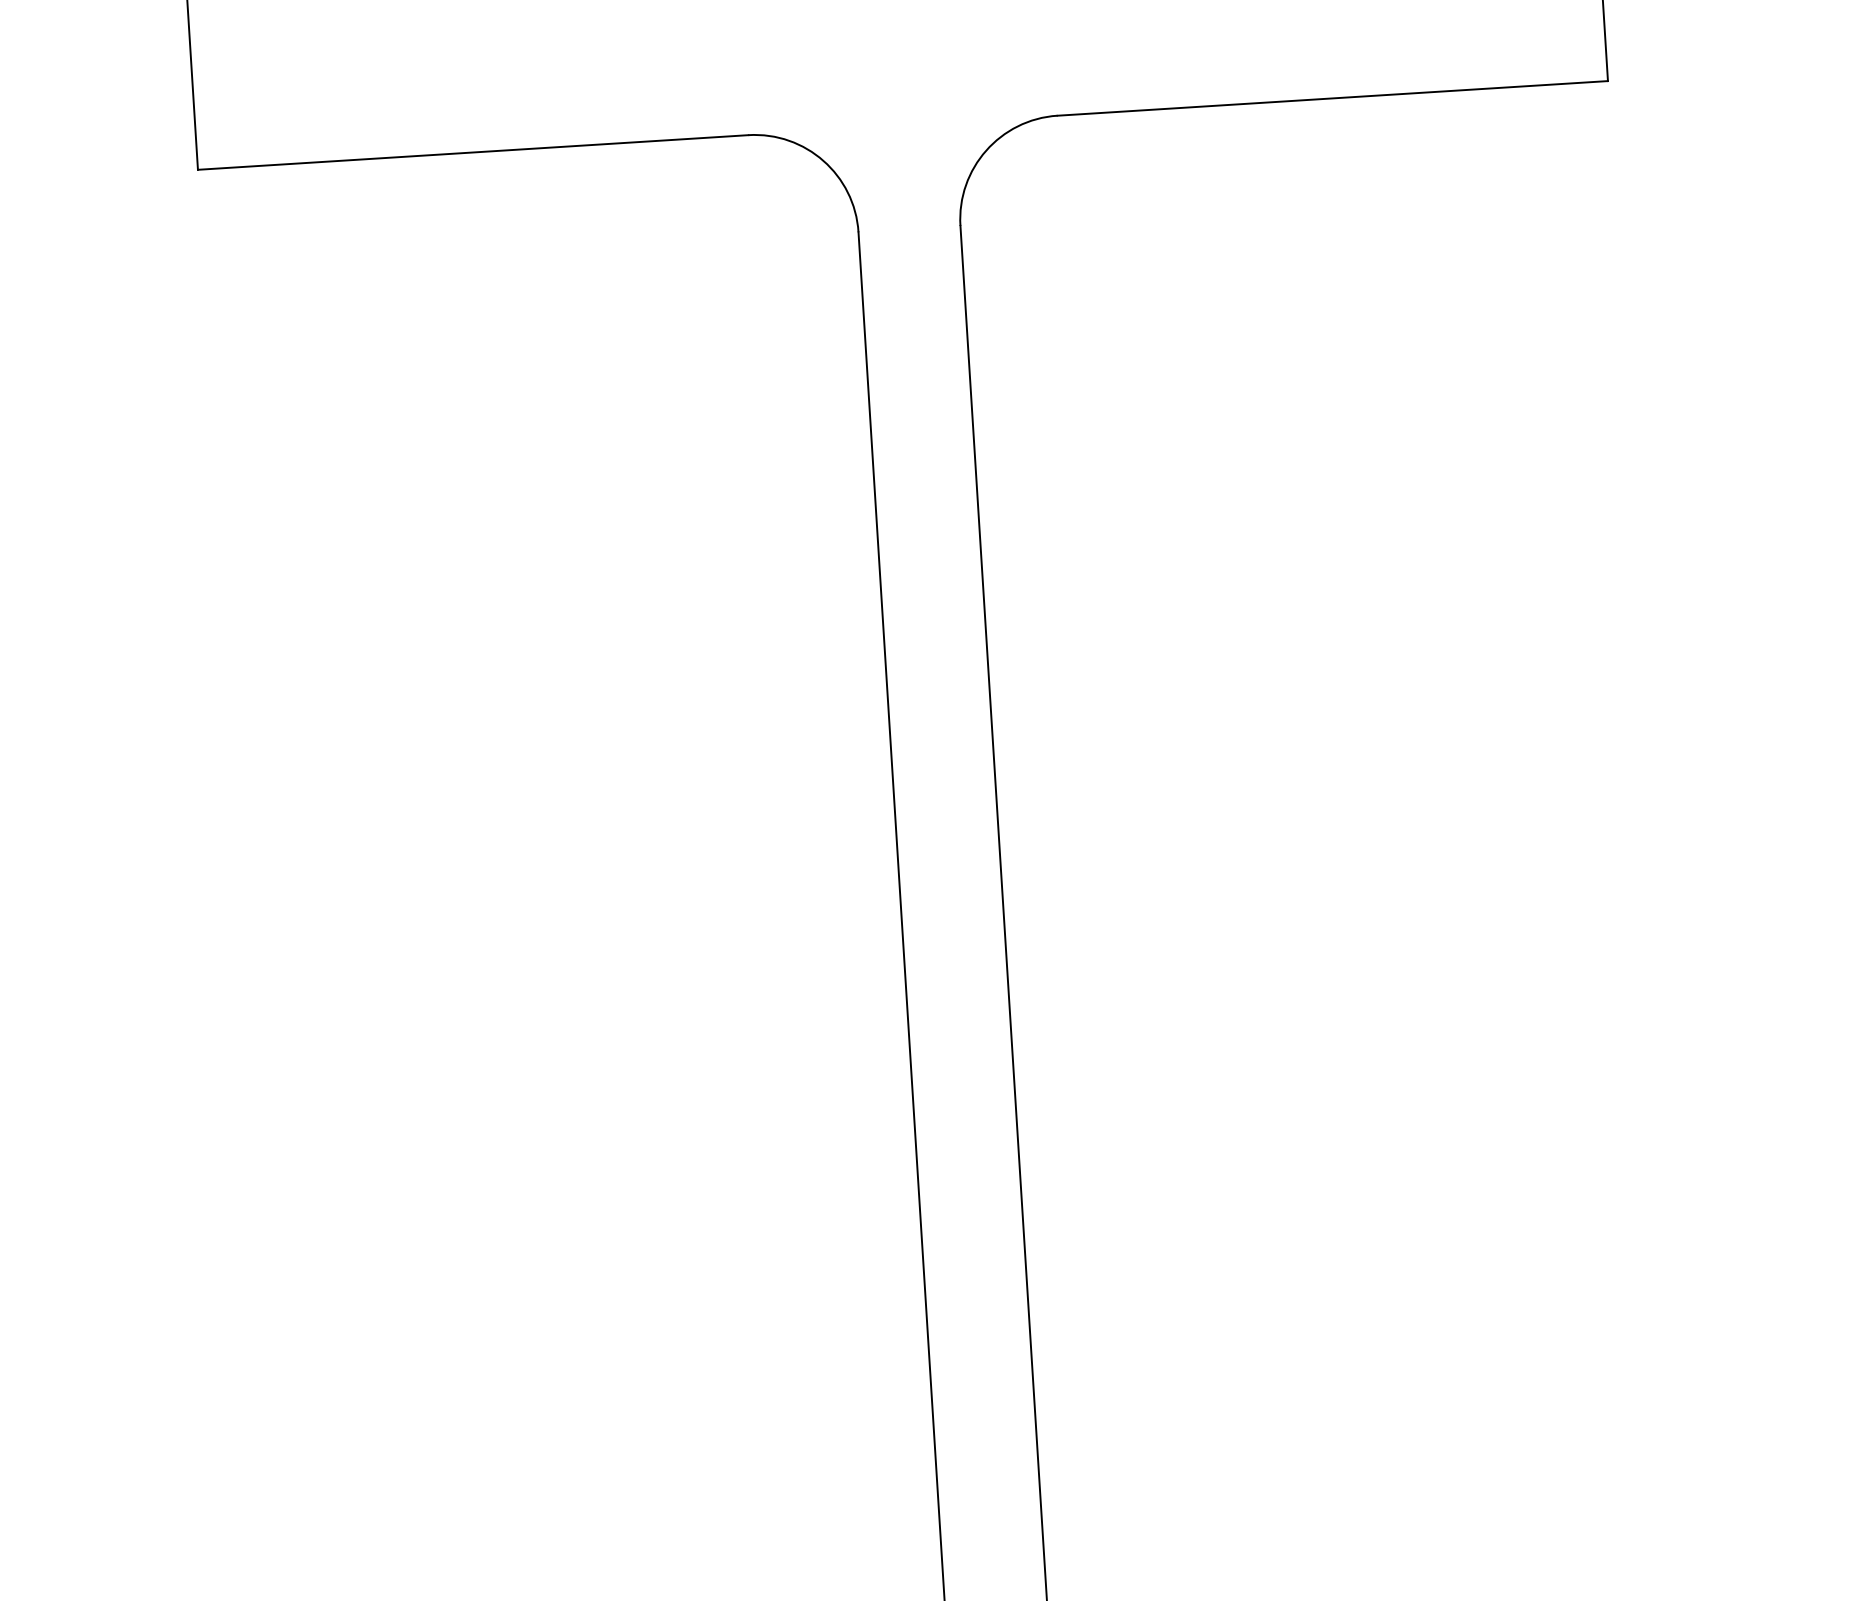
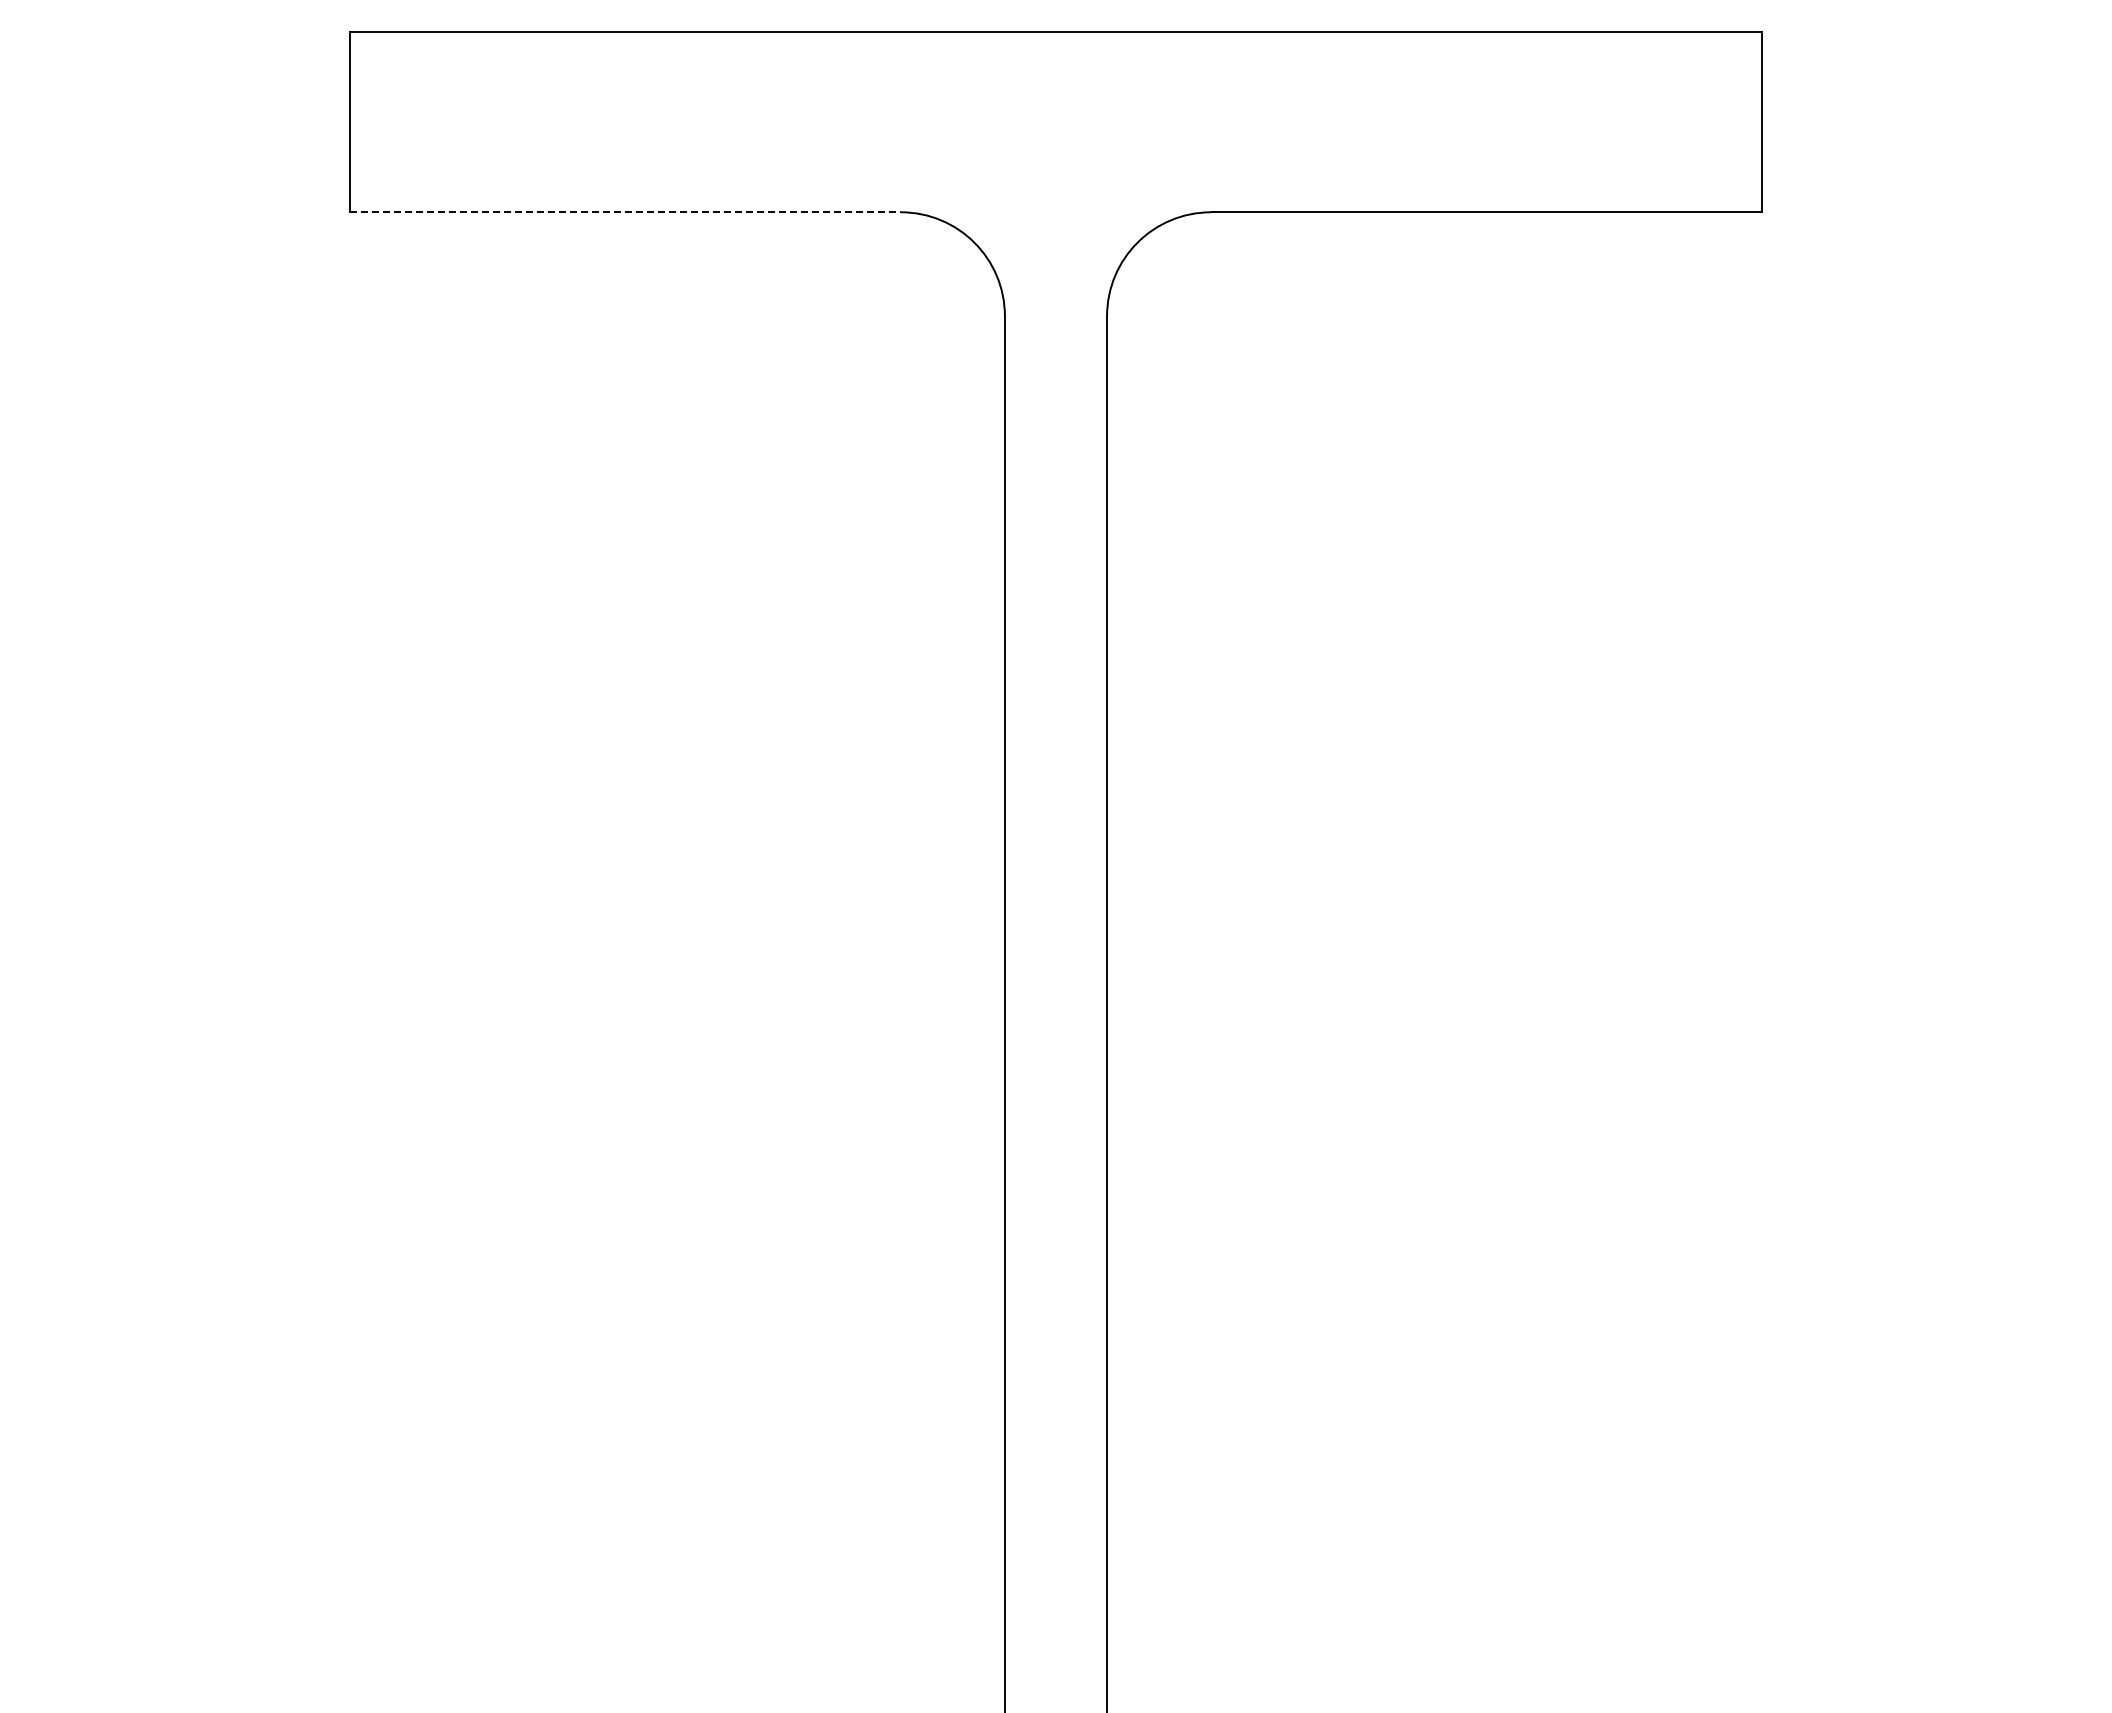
line: (473, 152) -> (625, 212), solid -> dashed

